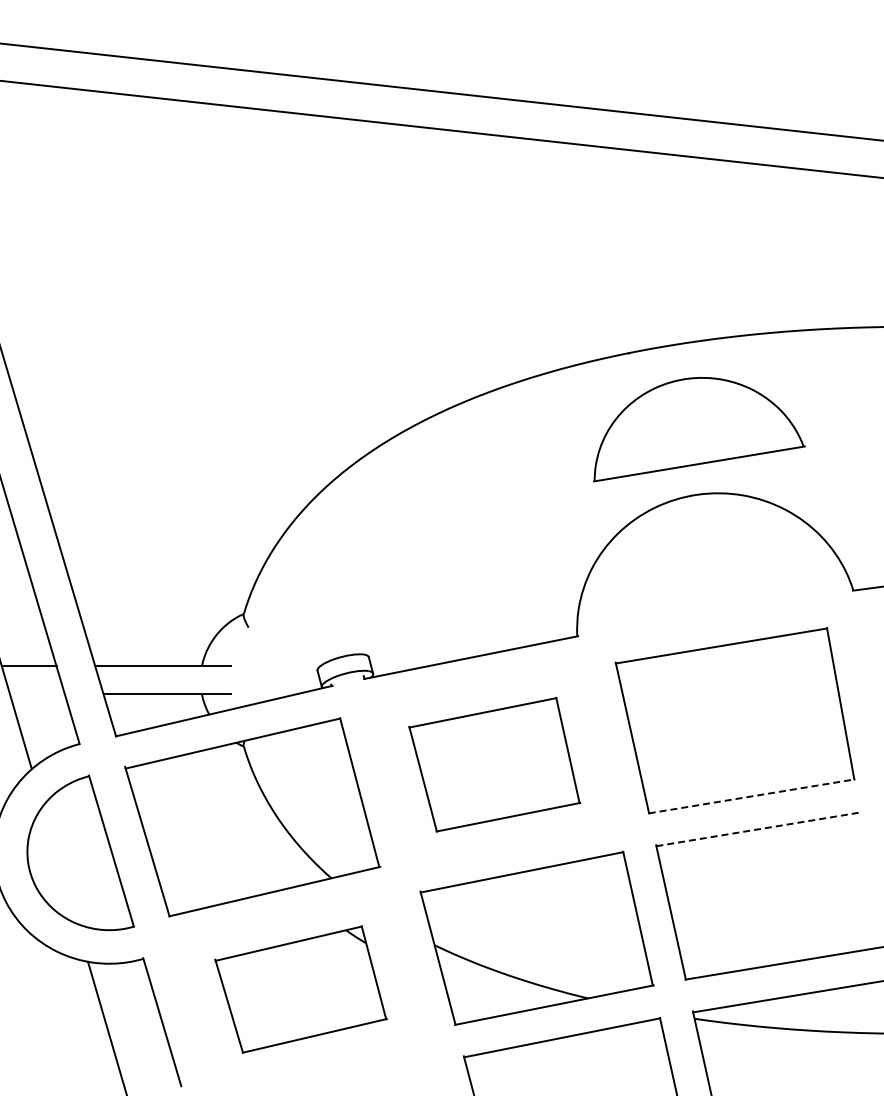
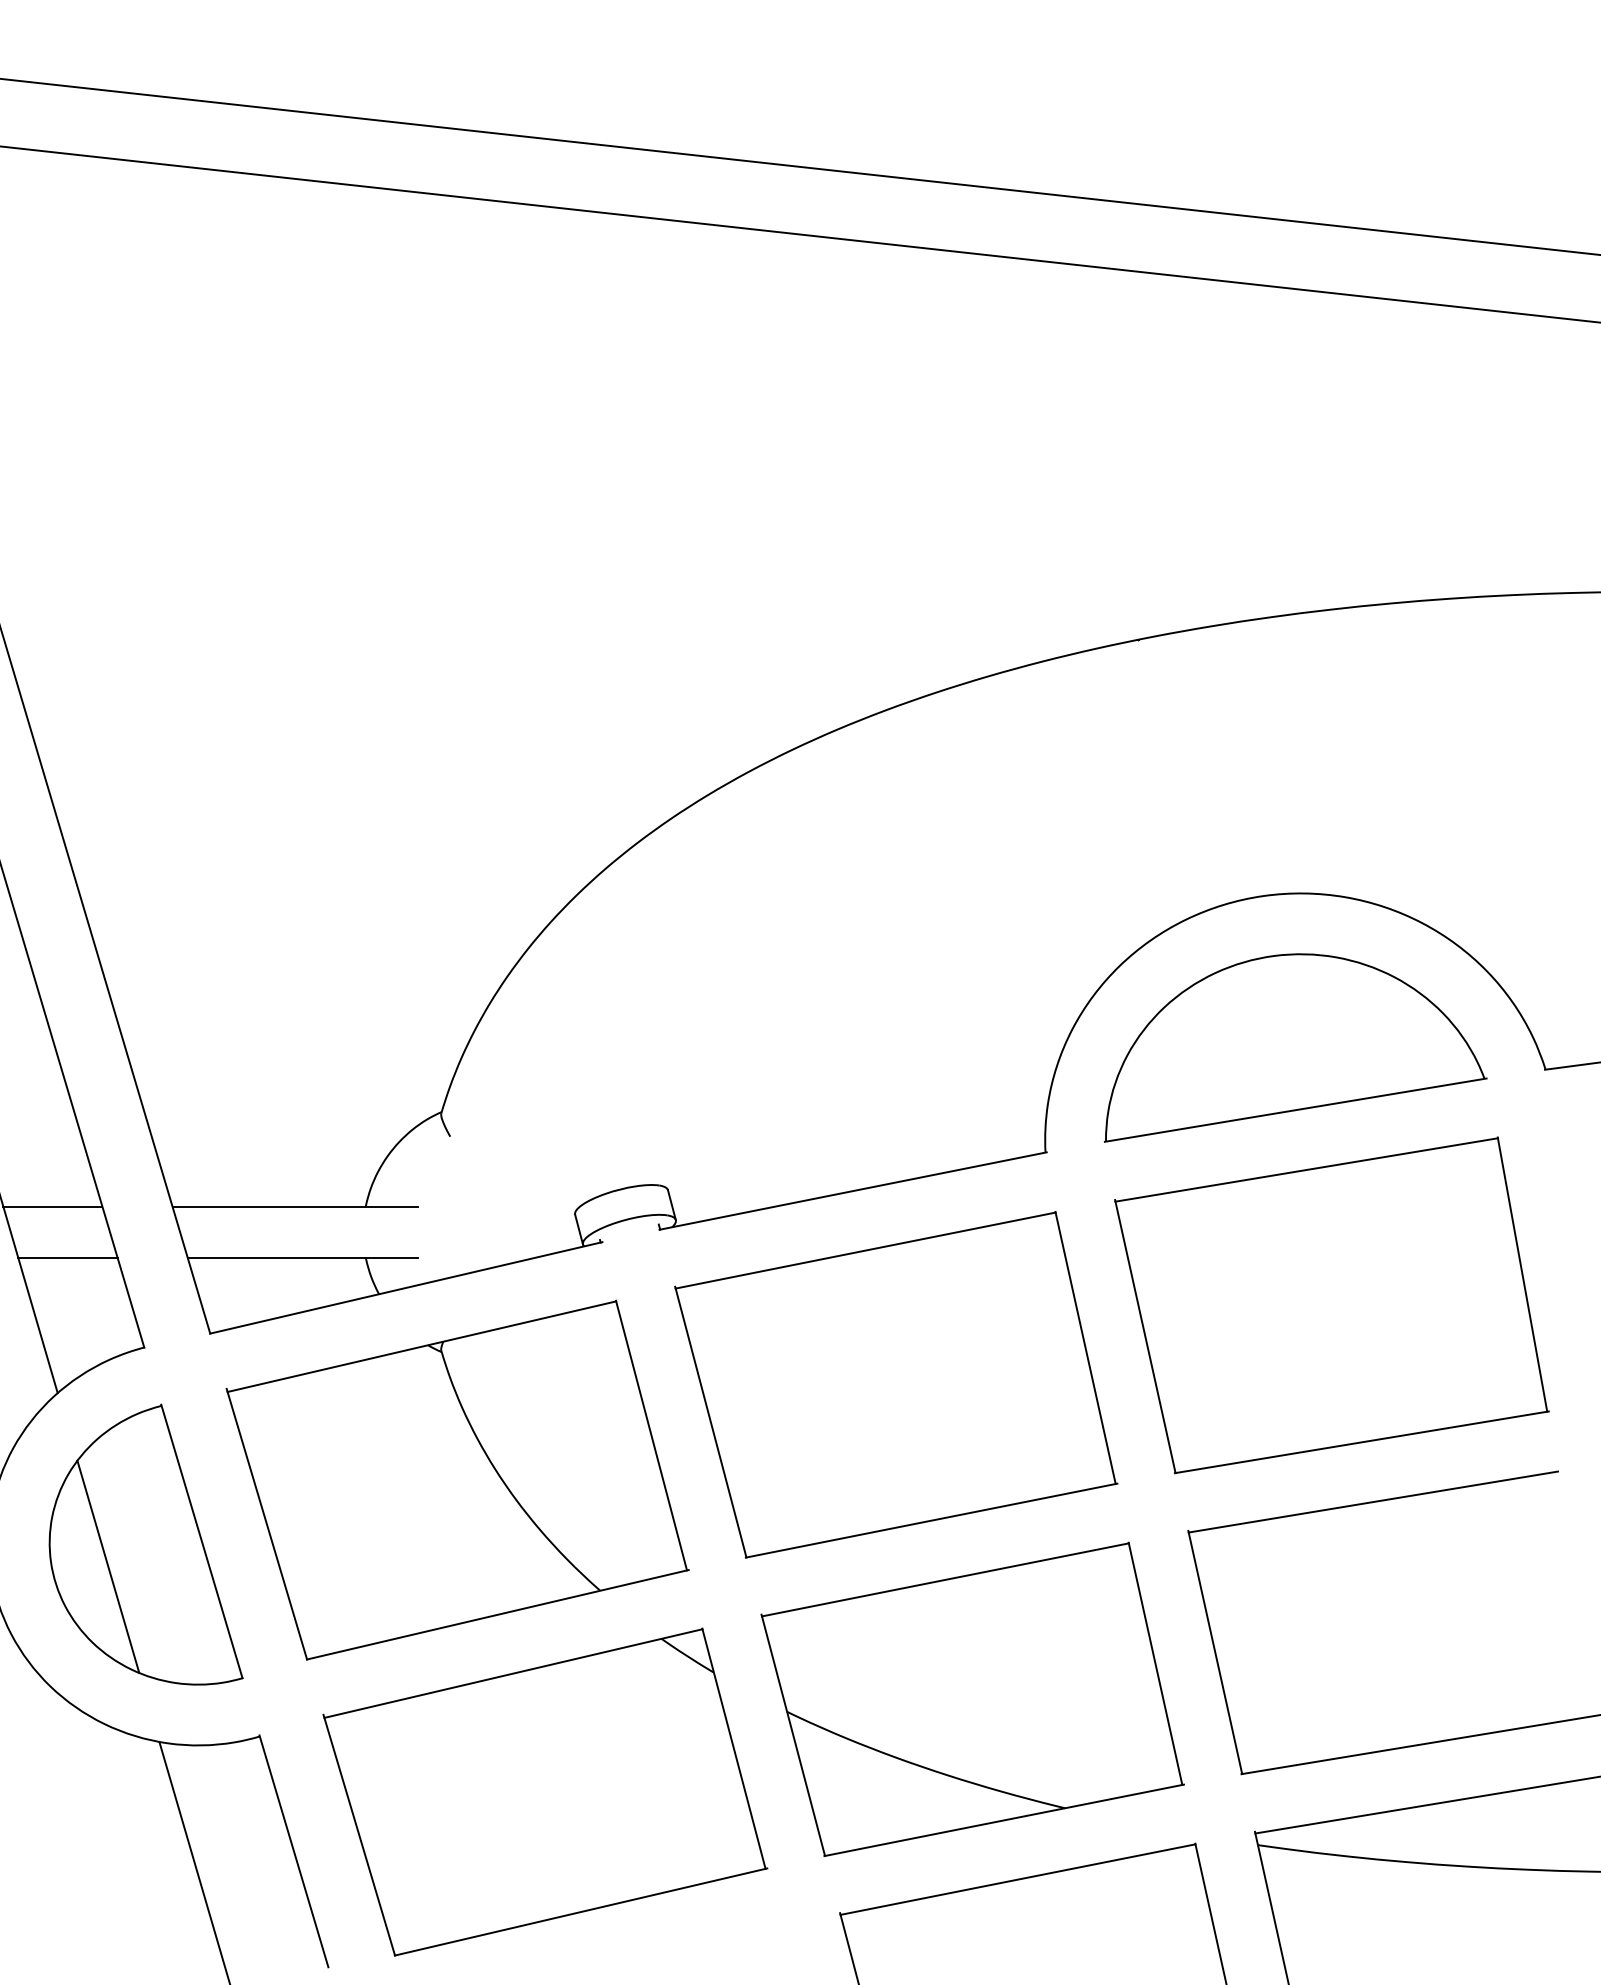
part: (699, 429) -> (1295, 1047), moved
line: (37, 694) -> (67, 1257), added
part: (494, 764) -> (895, 1384), size x1.43
line: (751, 796) -> (1361, 1442), dashed -> solid
line: (758, 829) -> (1373, 1502), dashed -> solid
line: (59, 864) -> (107, 1565), added
part: (300, 989) -> (544, 1792), size x1.43

